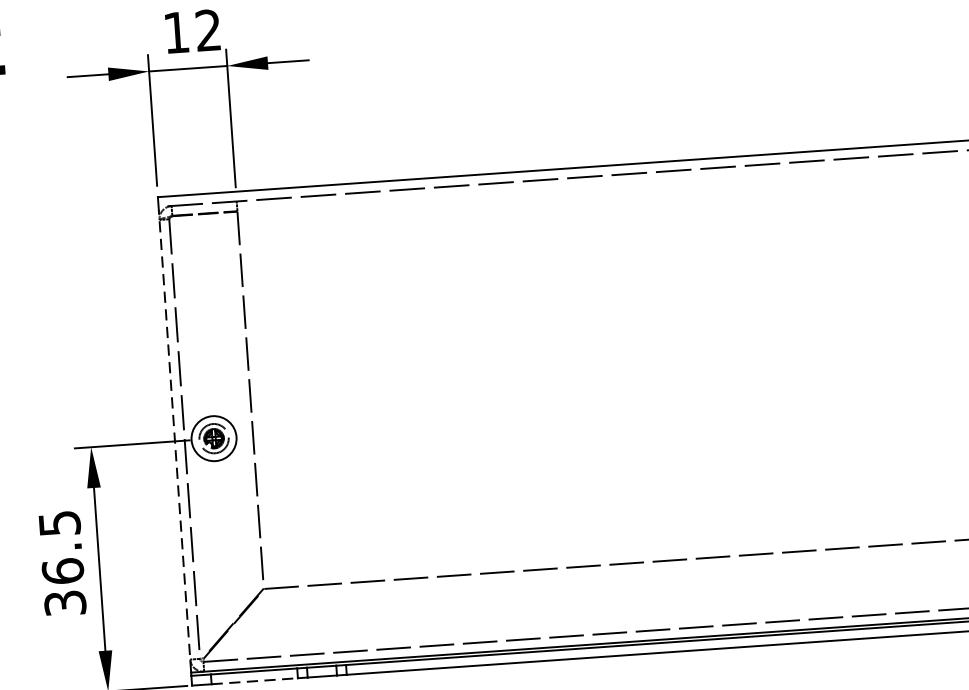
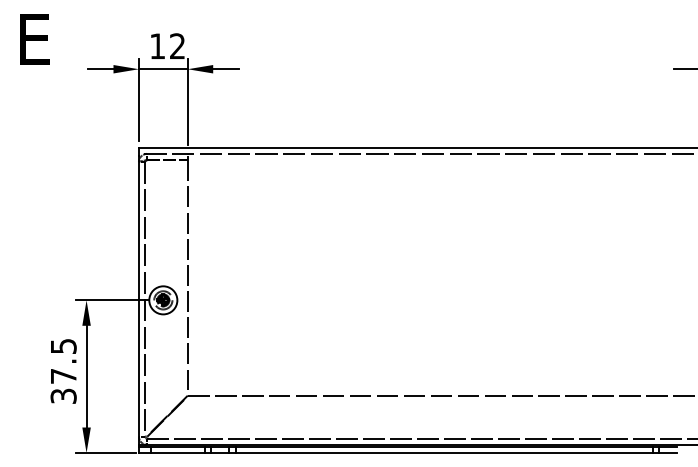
line: (174, 440) -> (138, 299), dashed -> solid
text: (62, 571) -> (63, 376), 36.5 -> 37.5
line: (255, 680) -> (178, 452), dashed -> solid

